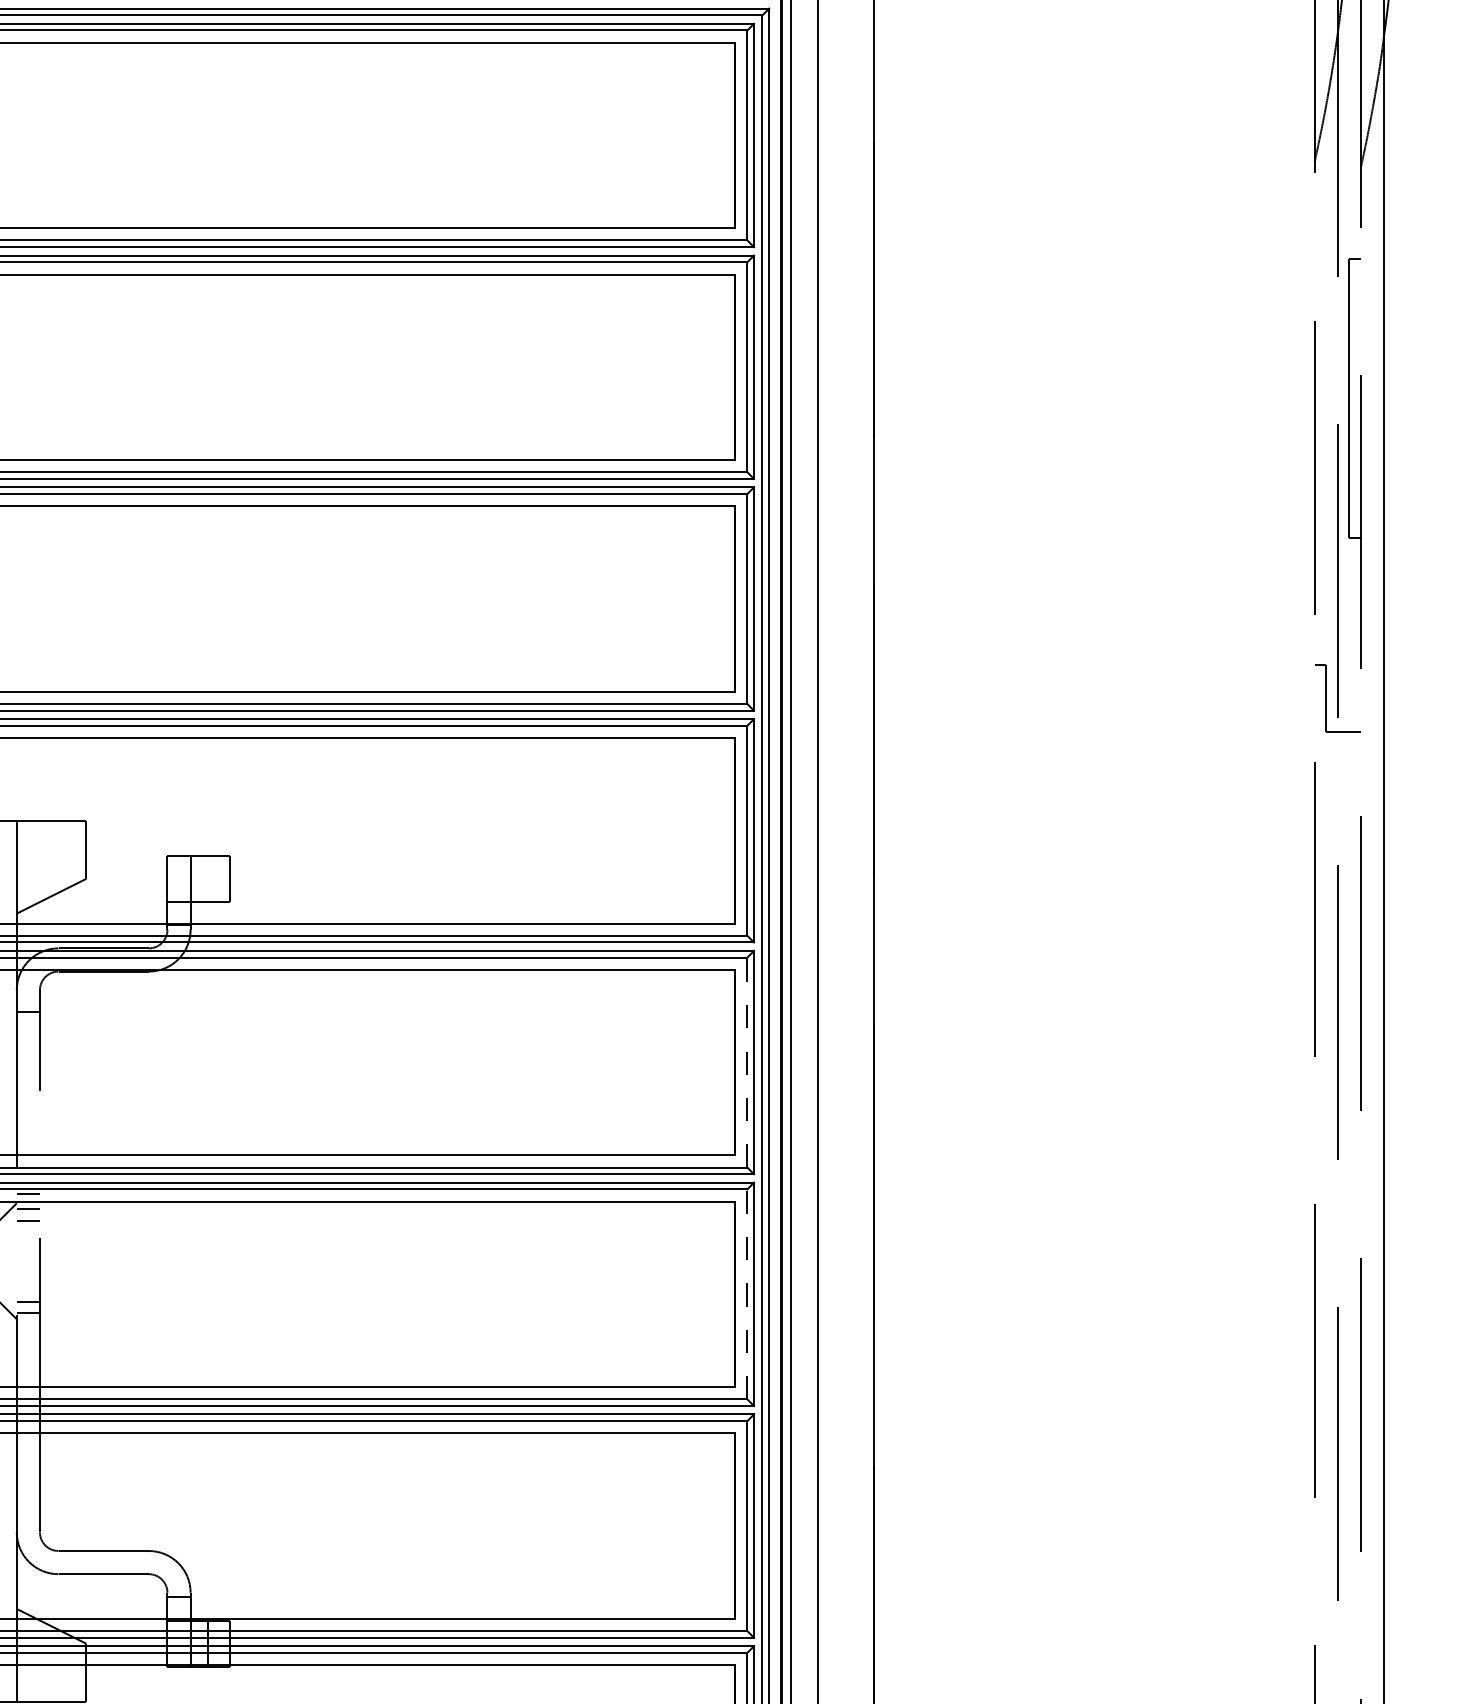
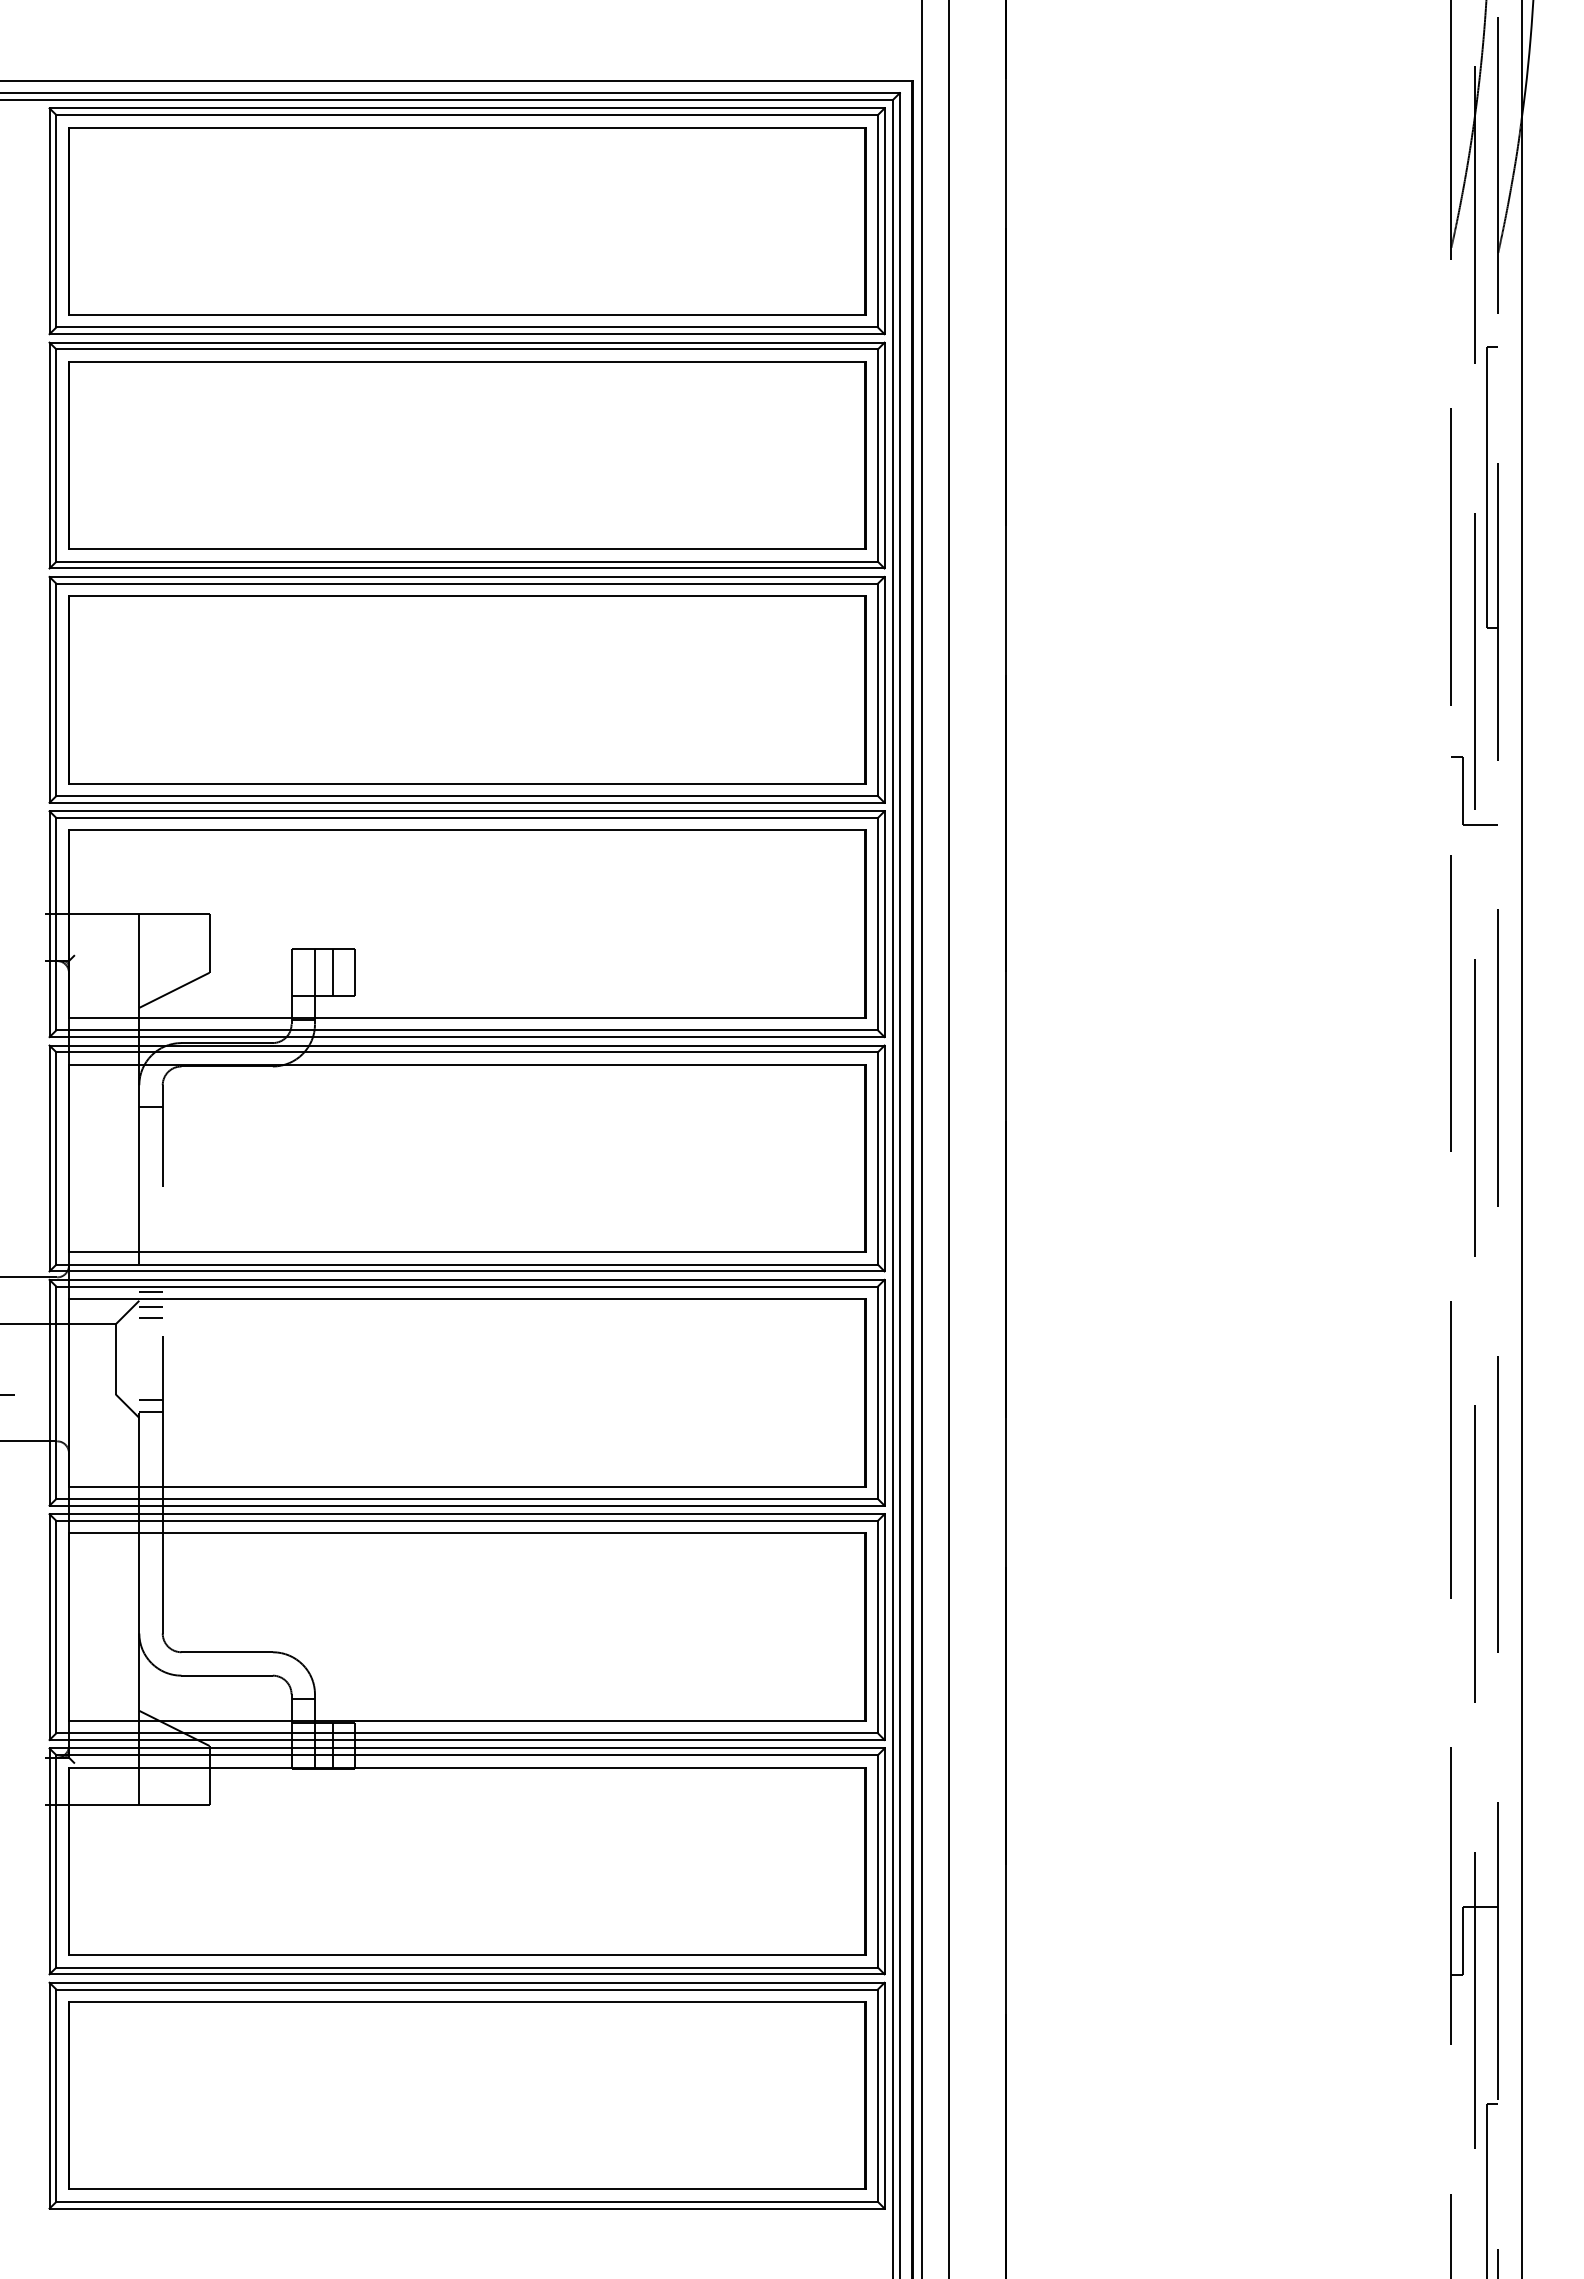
line: (207, 878) -> (332, 972), added
line: (747, 1061) -> (877, 1157), dashed -> solid
line: (747, 1294) -> (877, 1392), dashed -> solid

